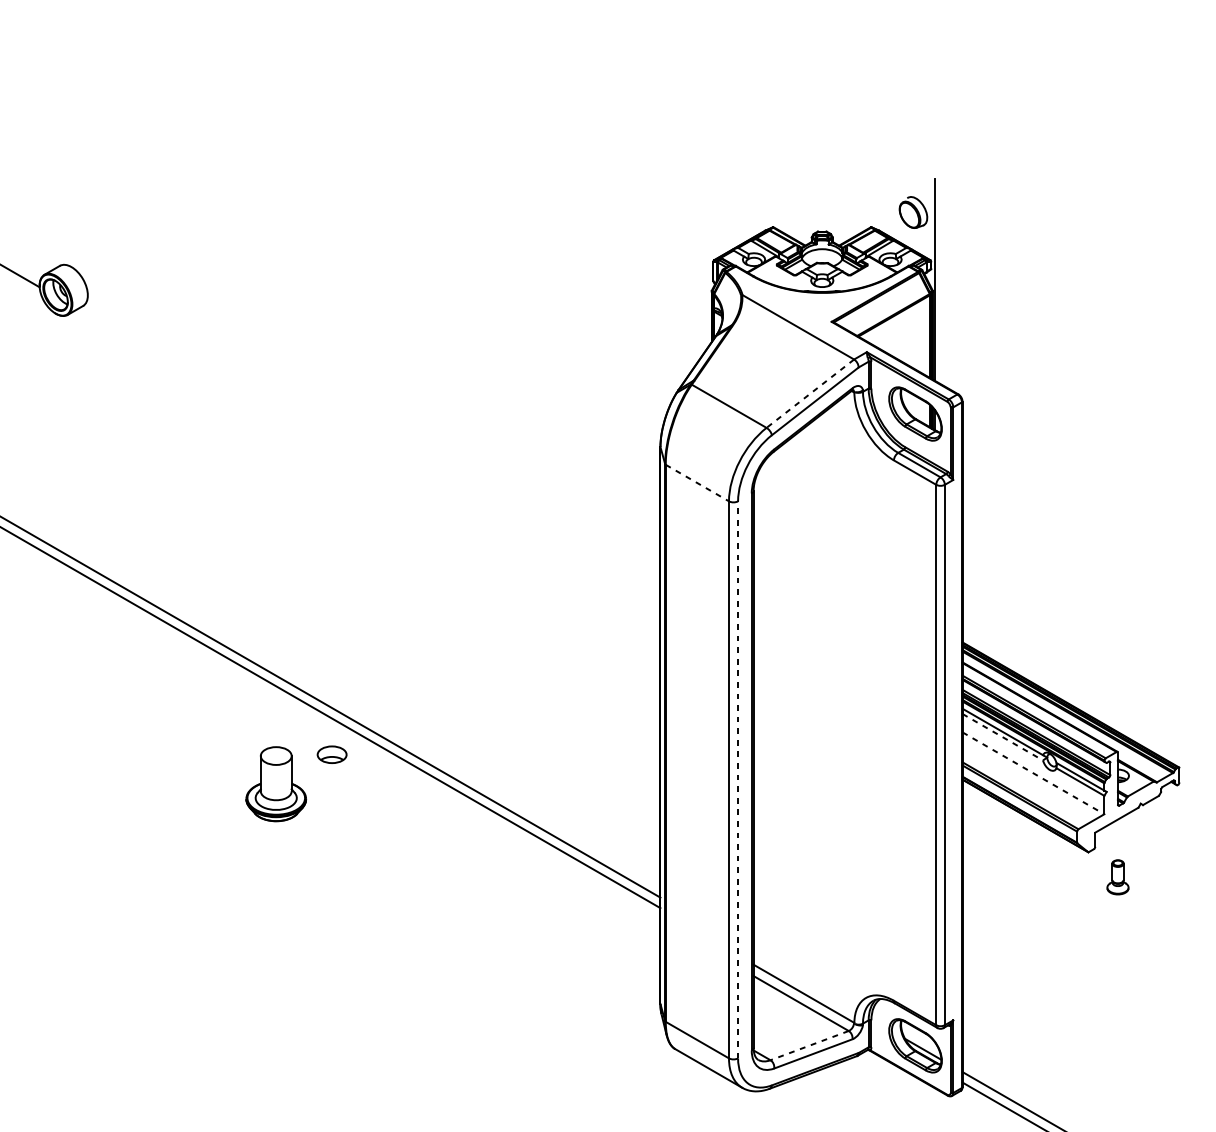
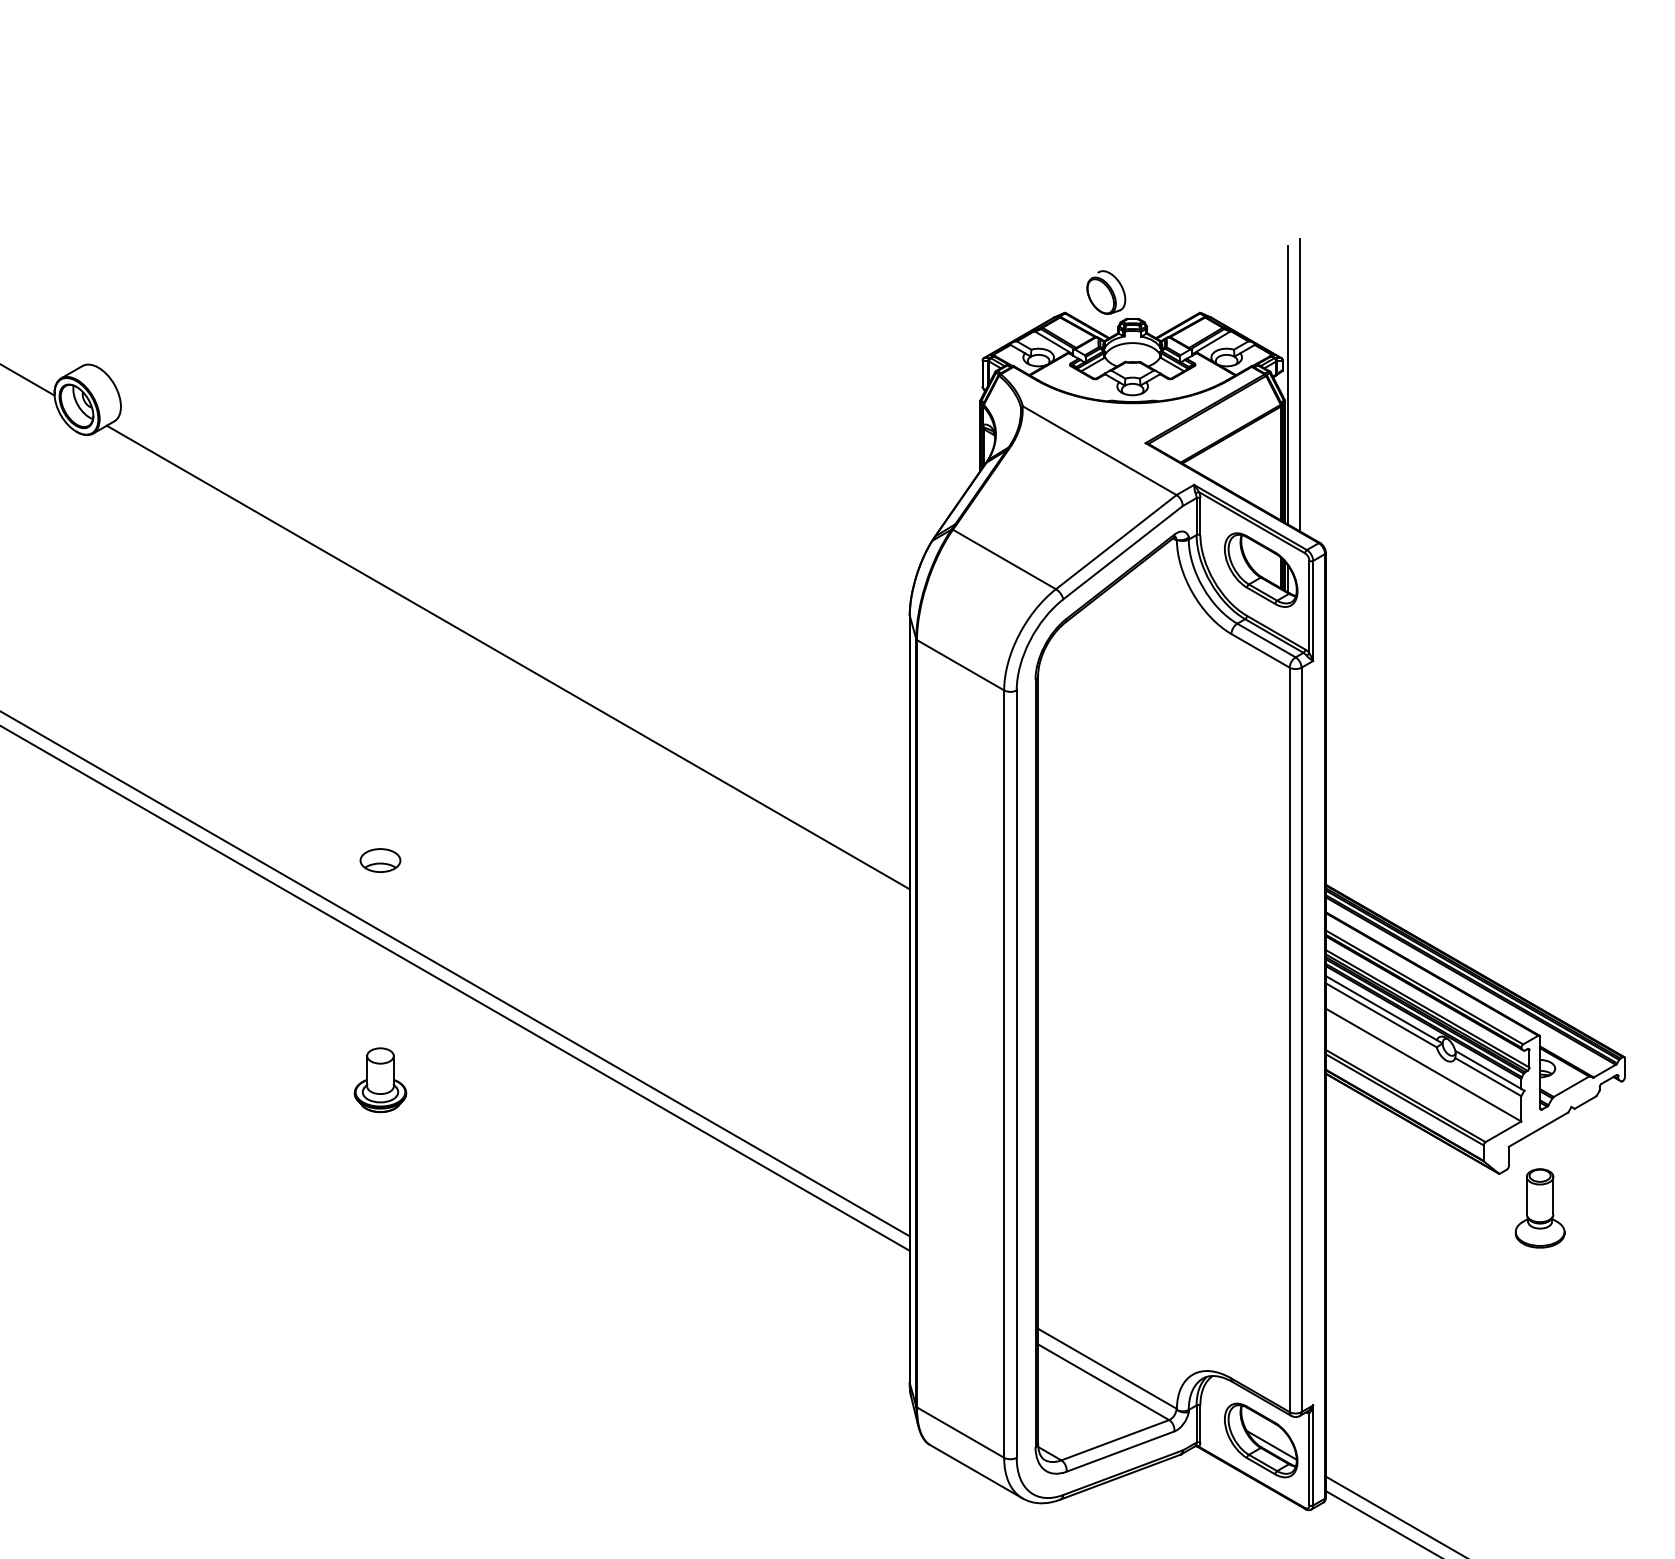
part: (913, 212) -> (1106, 292), moved
line: (944, 279) -> (1300, 385), added
line: (809, 393) -> (1115, 542), dashed -> solid
line: (368, 477) -> (507, 657), added
line: (698, 483) -> (961, 665), dashed -> solid
line: (1002, 737) -> (1381, 1015), dashed -> solid
part: (332, 754) -> (380, 860), moved
line: (1033, 773) -> (1423, 1065), dashed -> solid
line: (737, 780) -> (1016, 1074), dashed -> solid
part: (276, 784) -> (380, 1080), size x0.62
part: (1117, 877) -> (1539, 1208), size x1.67
line: (809, 1045) -> (1115, 1440), dashed -> solid

